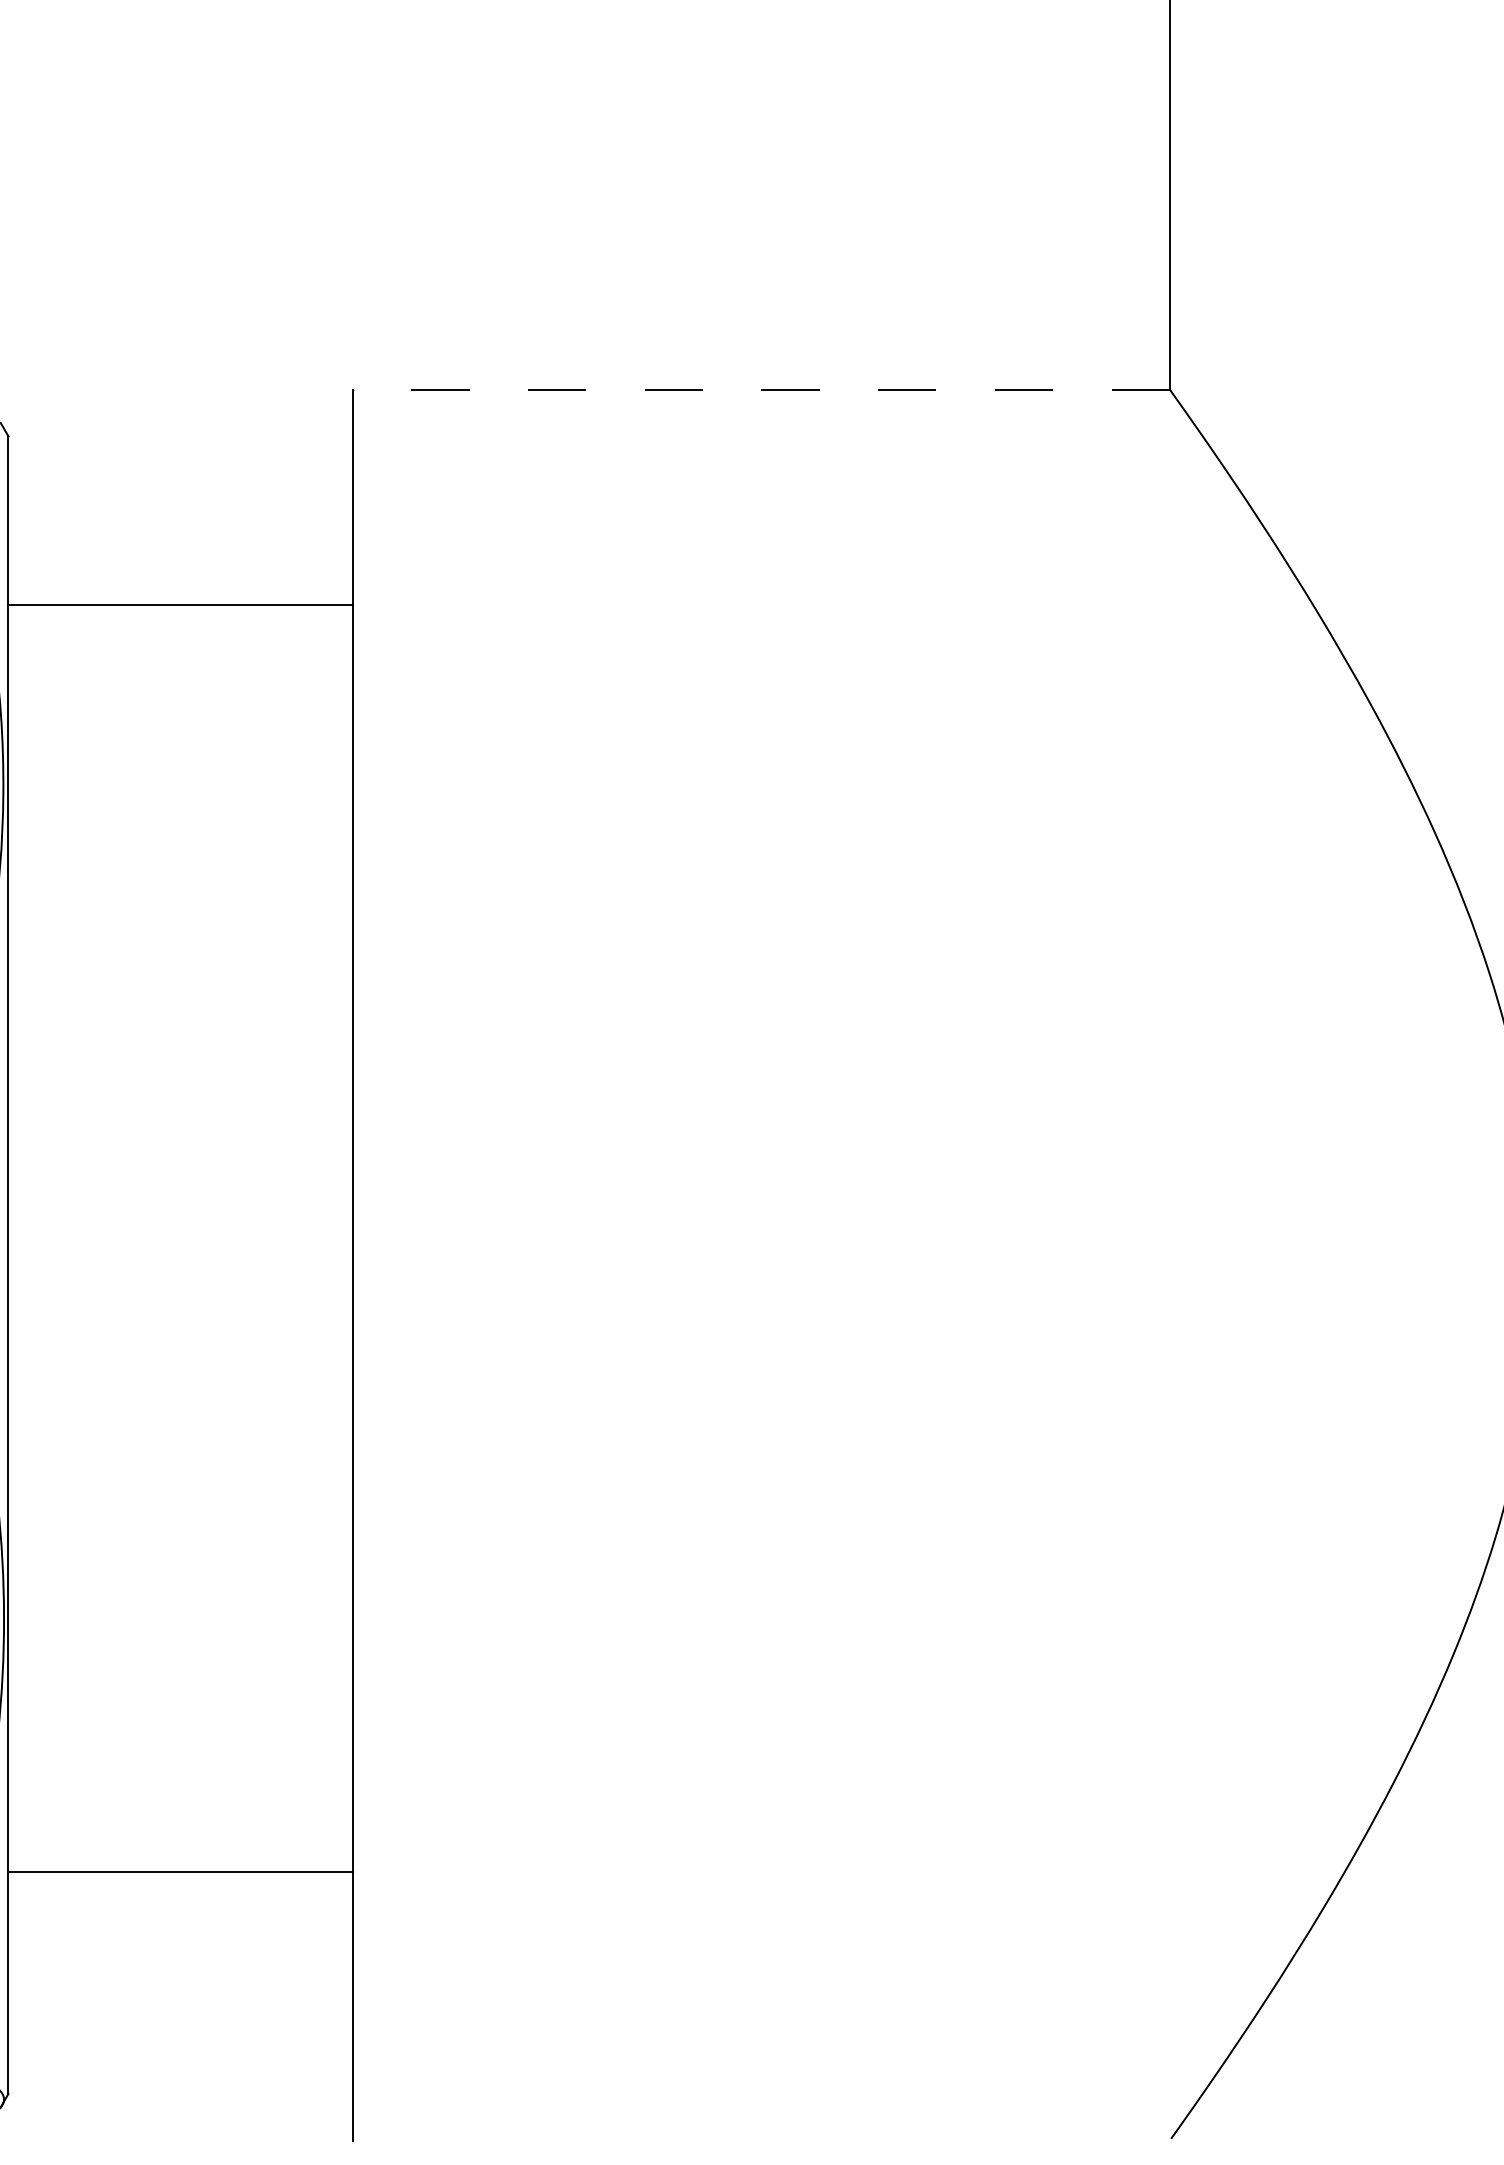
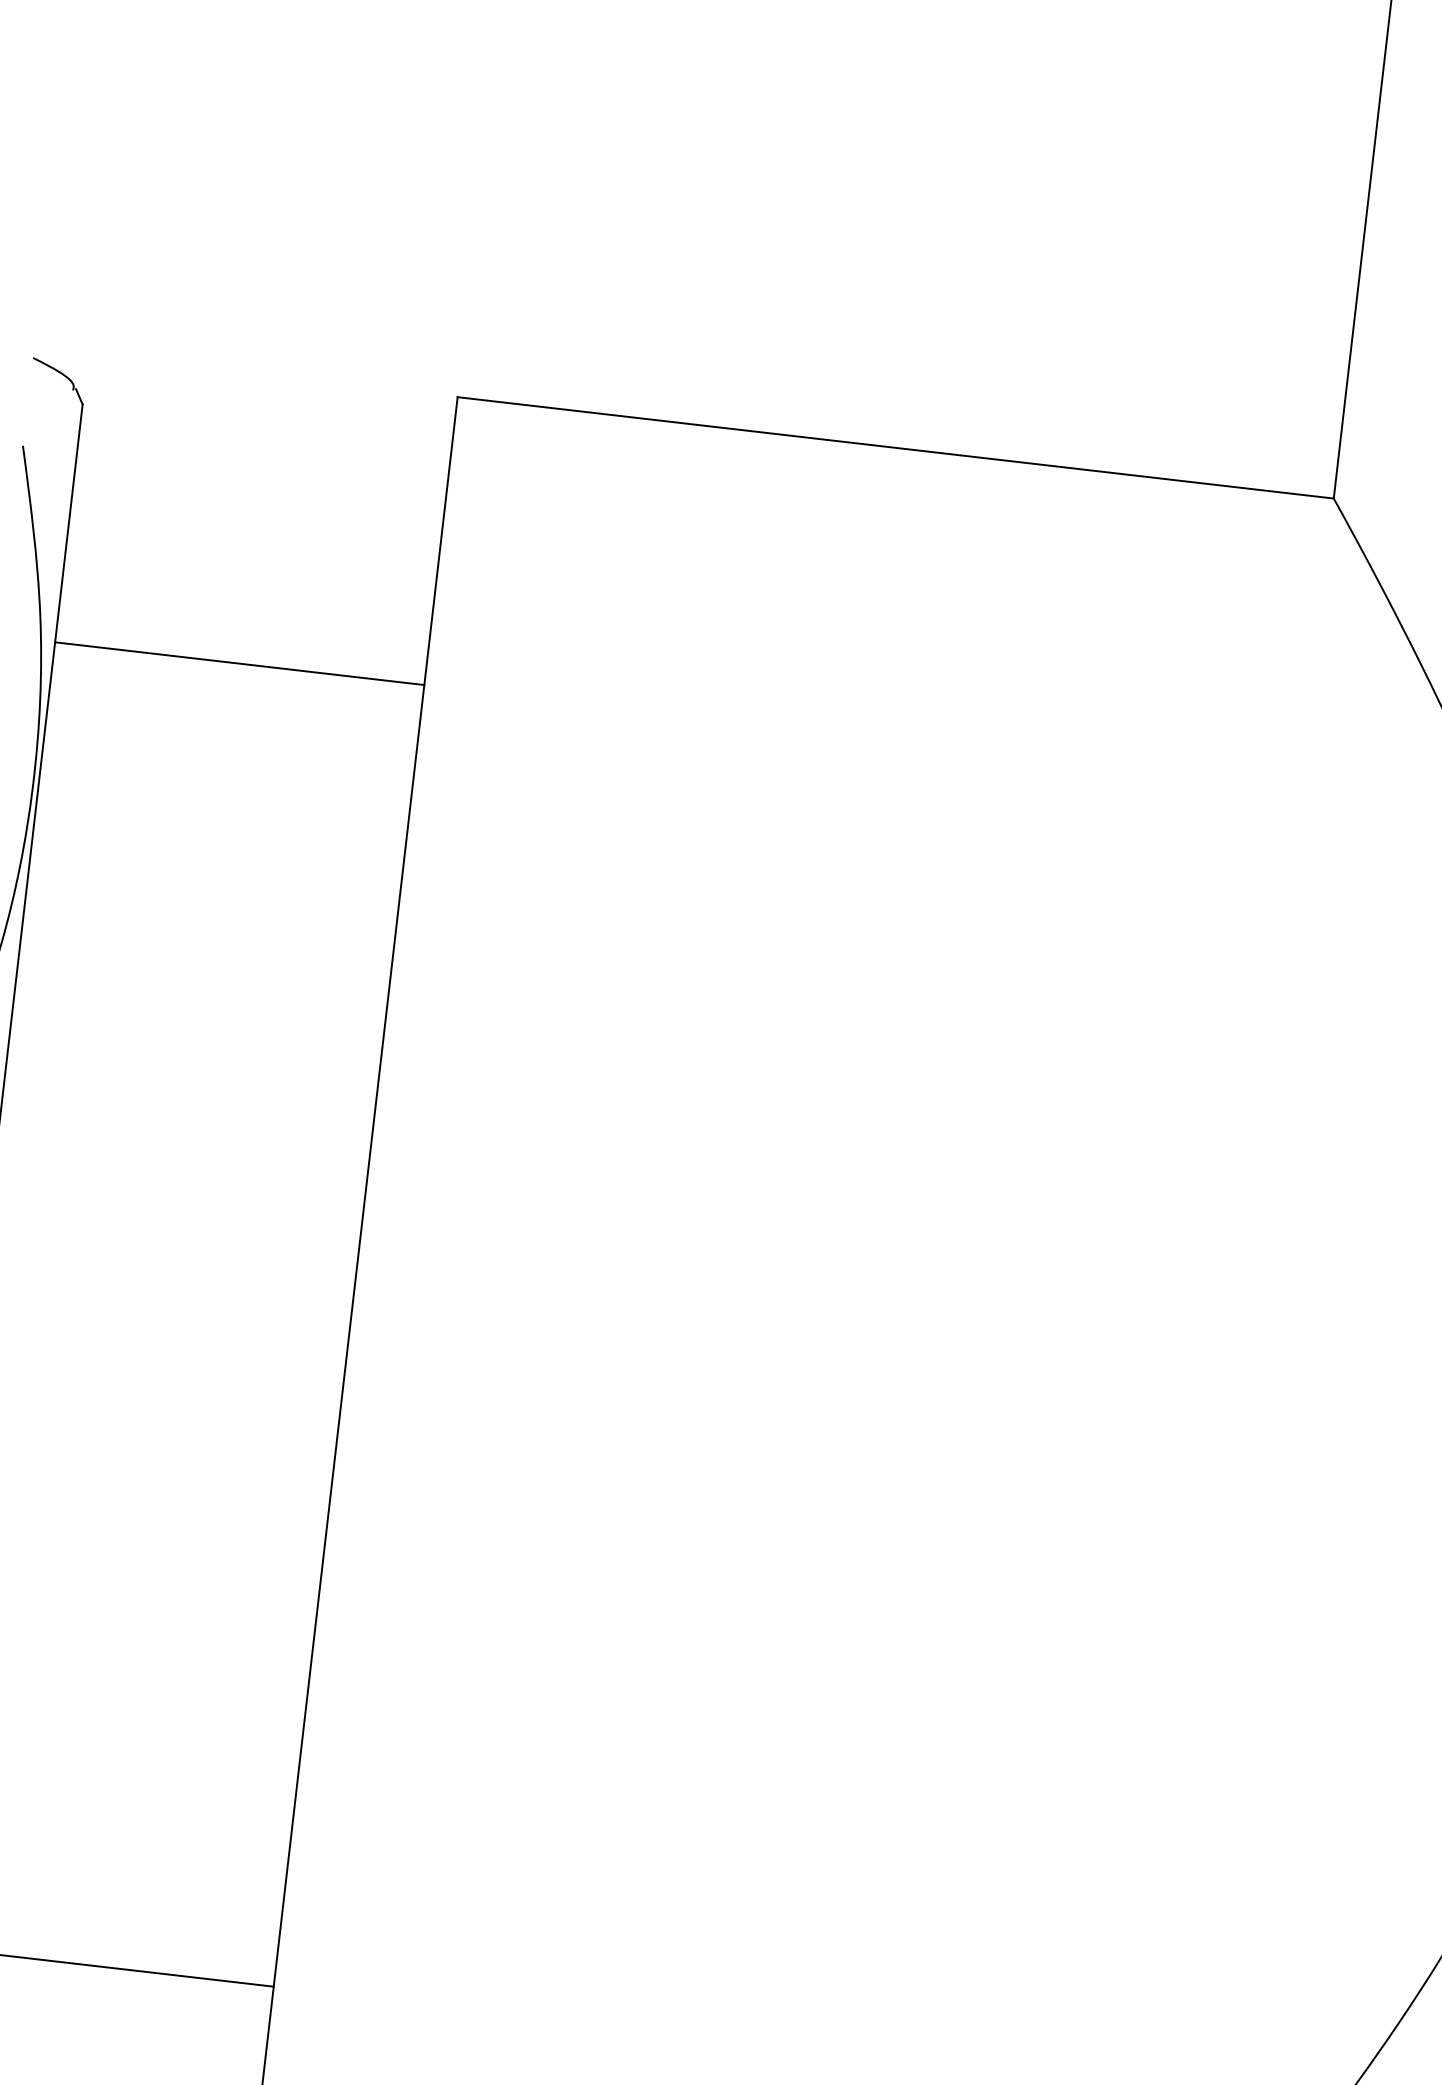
line: (761, 389) -> (895, 447), dashed -> solid
line: (180, 605) -> (239, 664), moved

